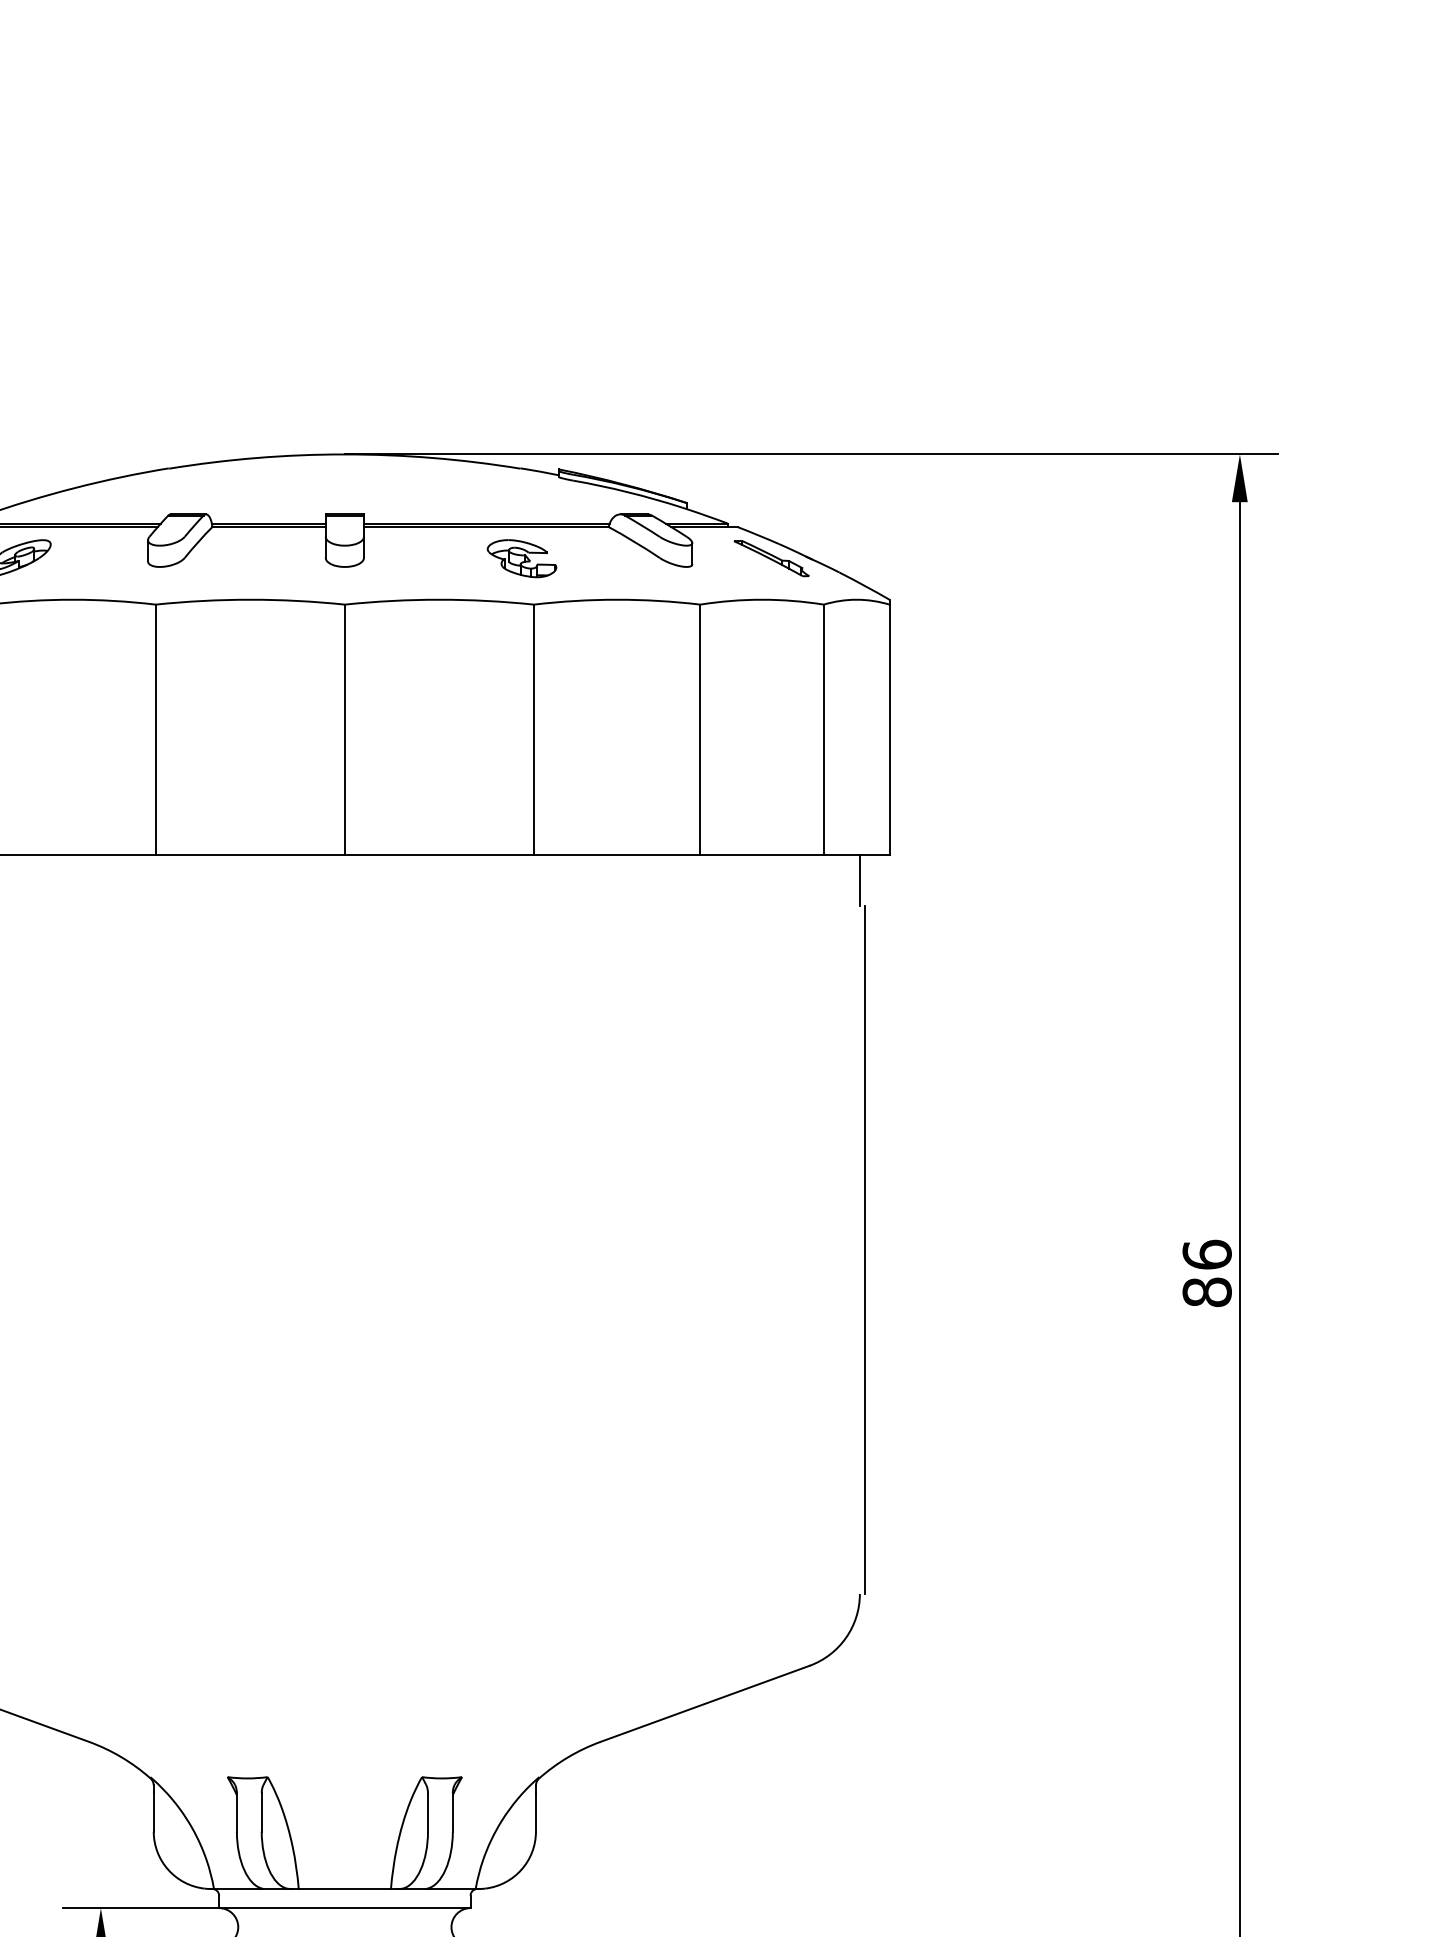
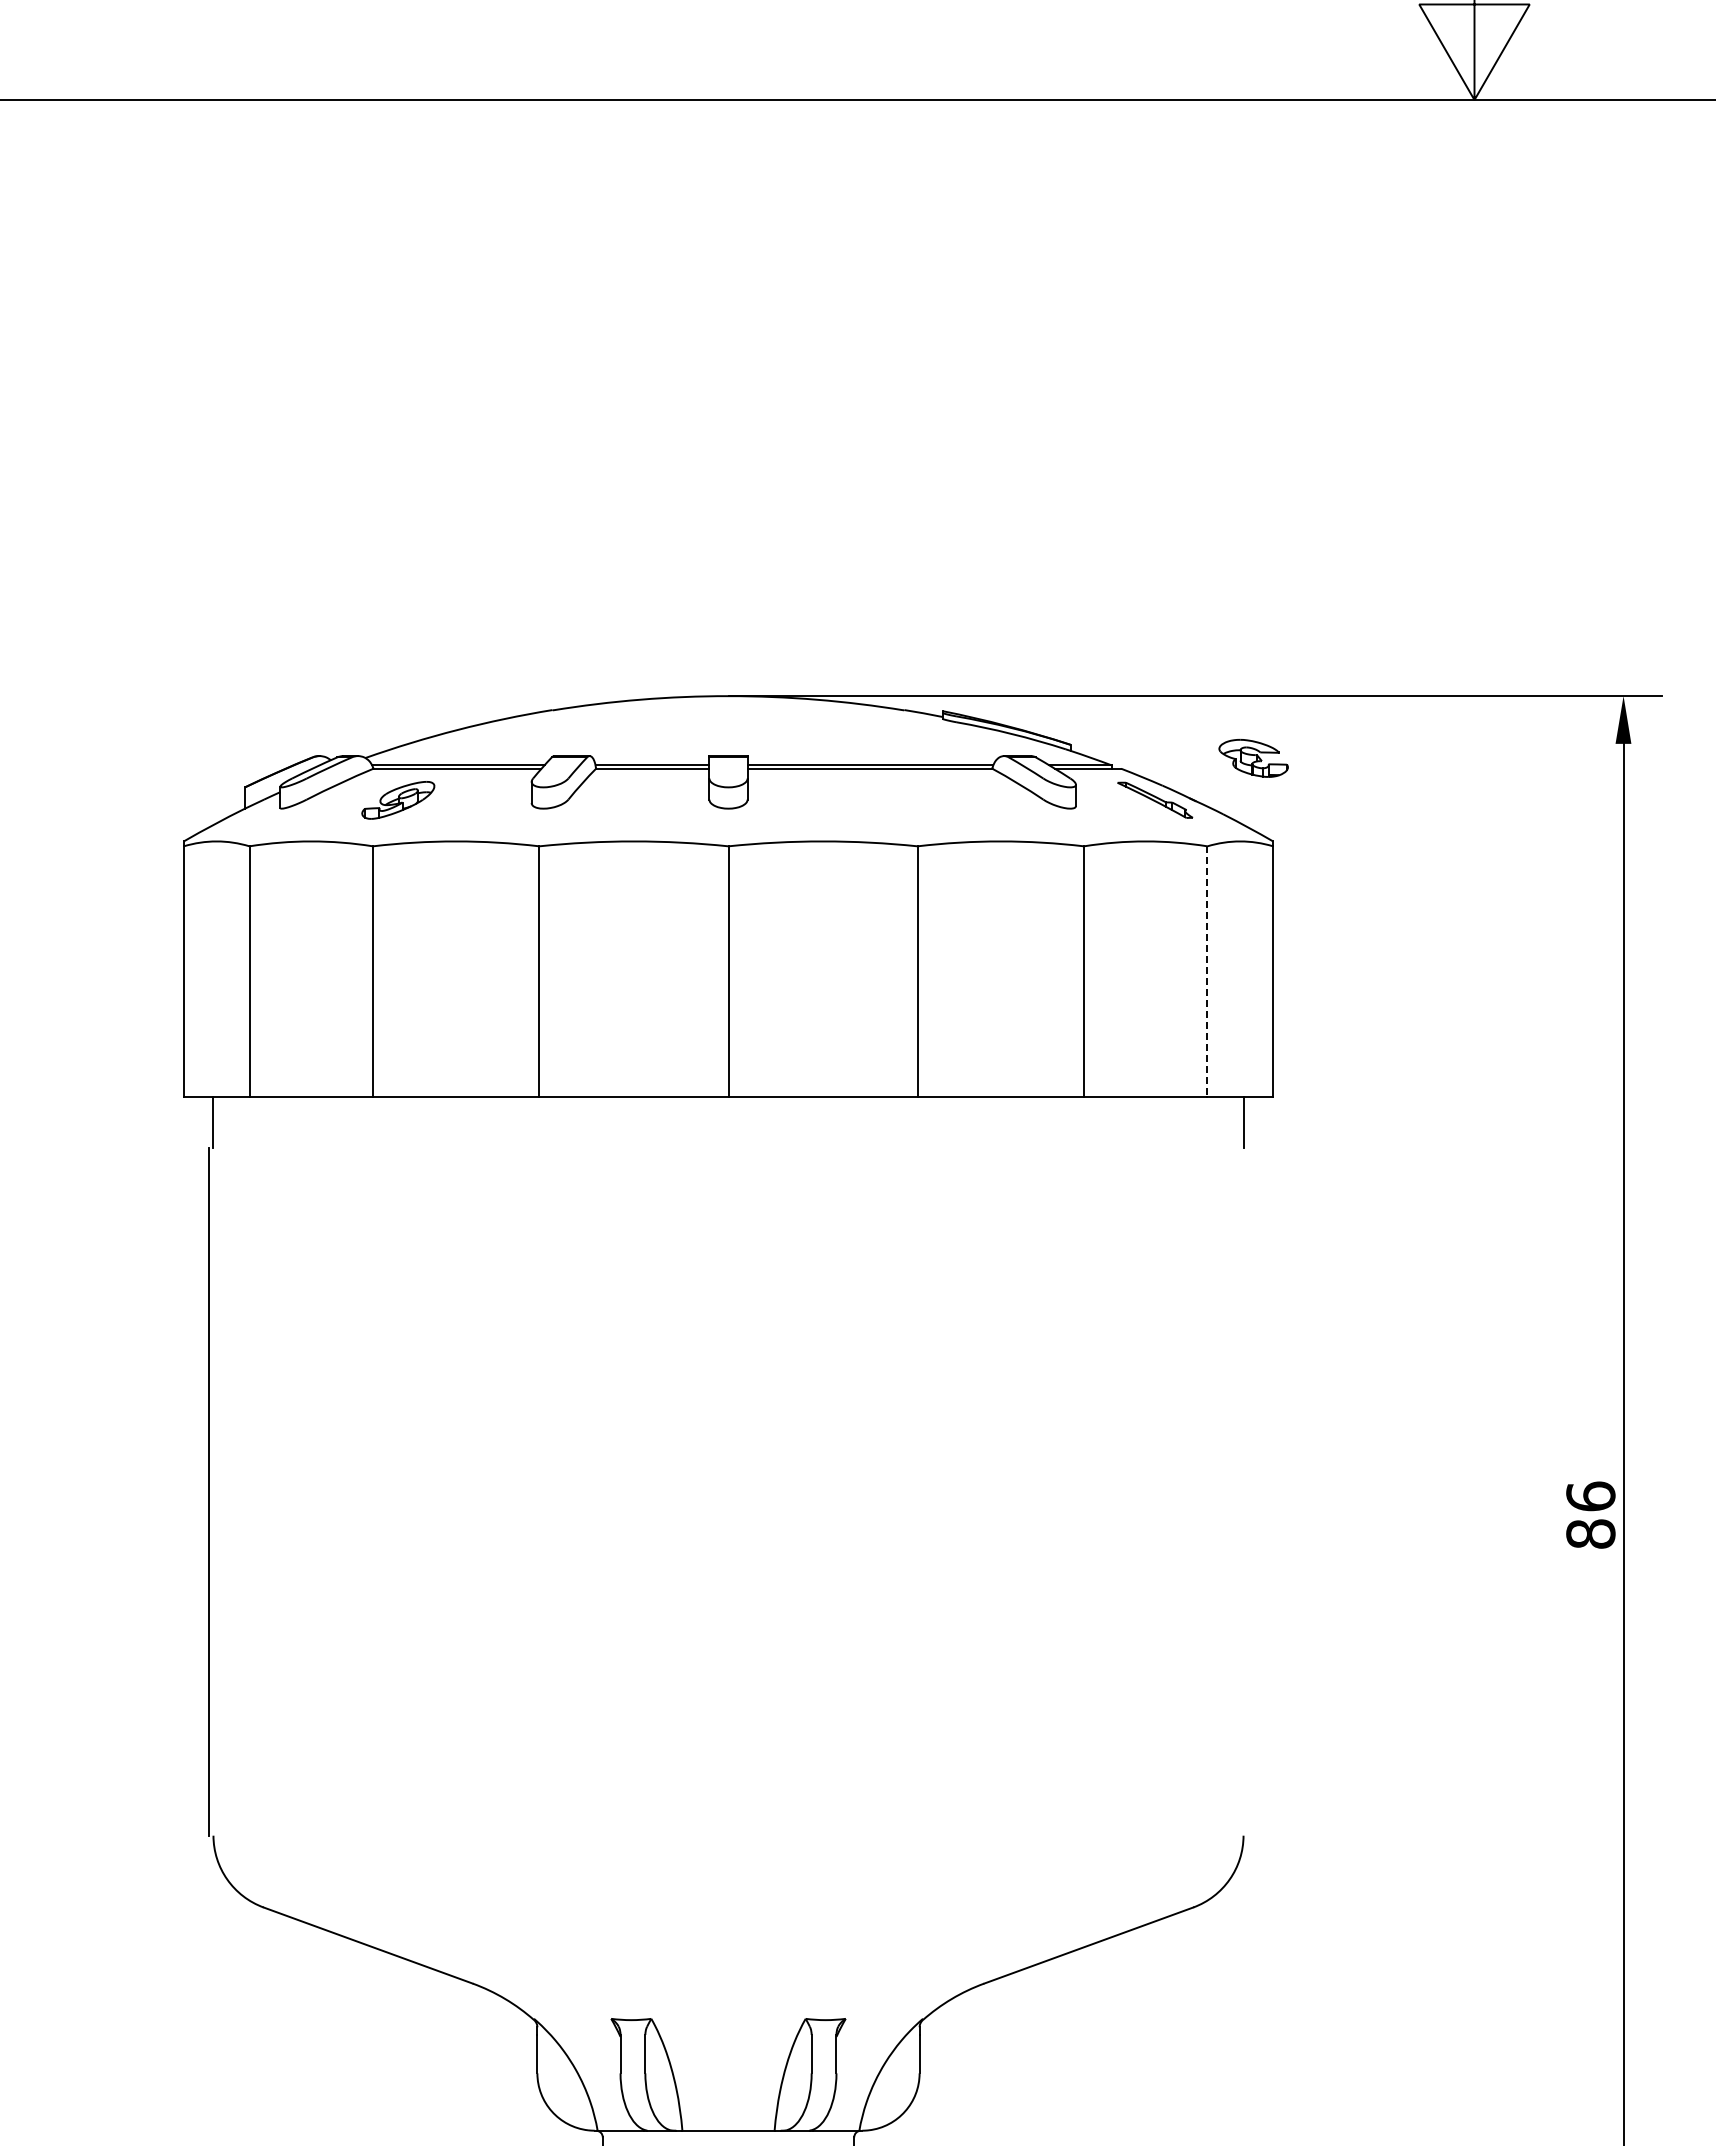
part: (521, 557) -> (1253, 757), moved
line: (823, 730) -> (1207, 972), solid -> dashed
line: (864, 1249) -> (1248, 1491), removed

